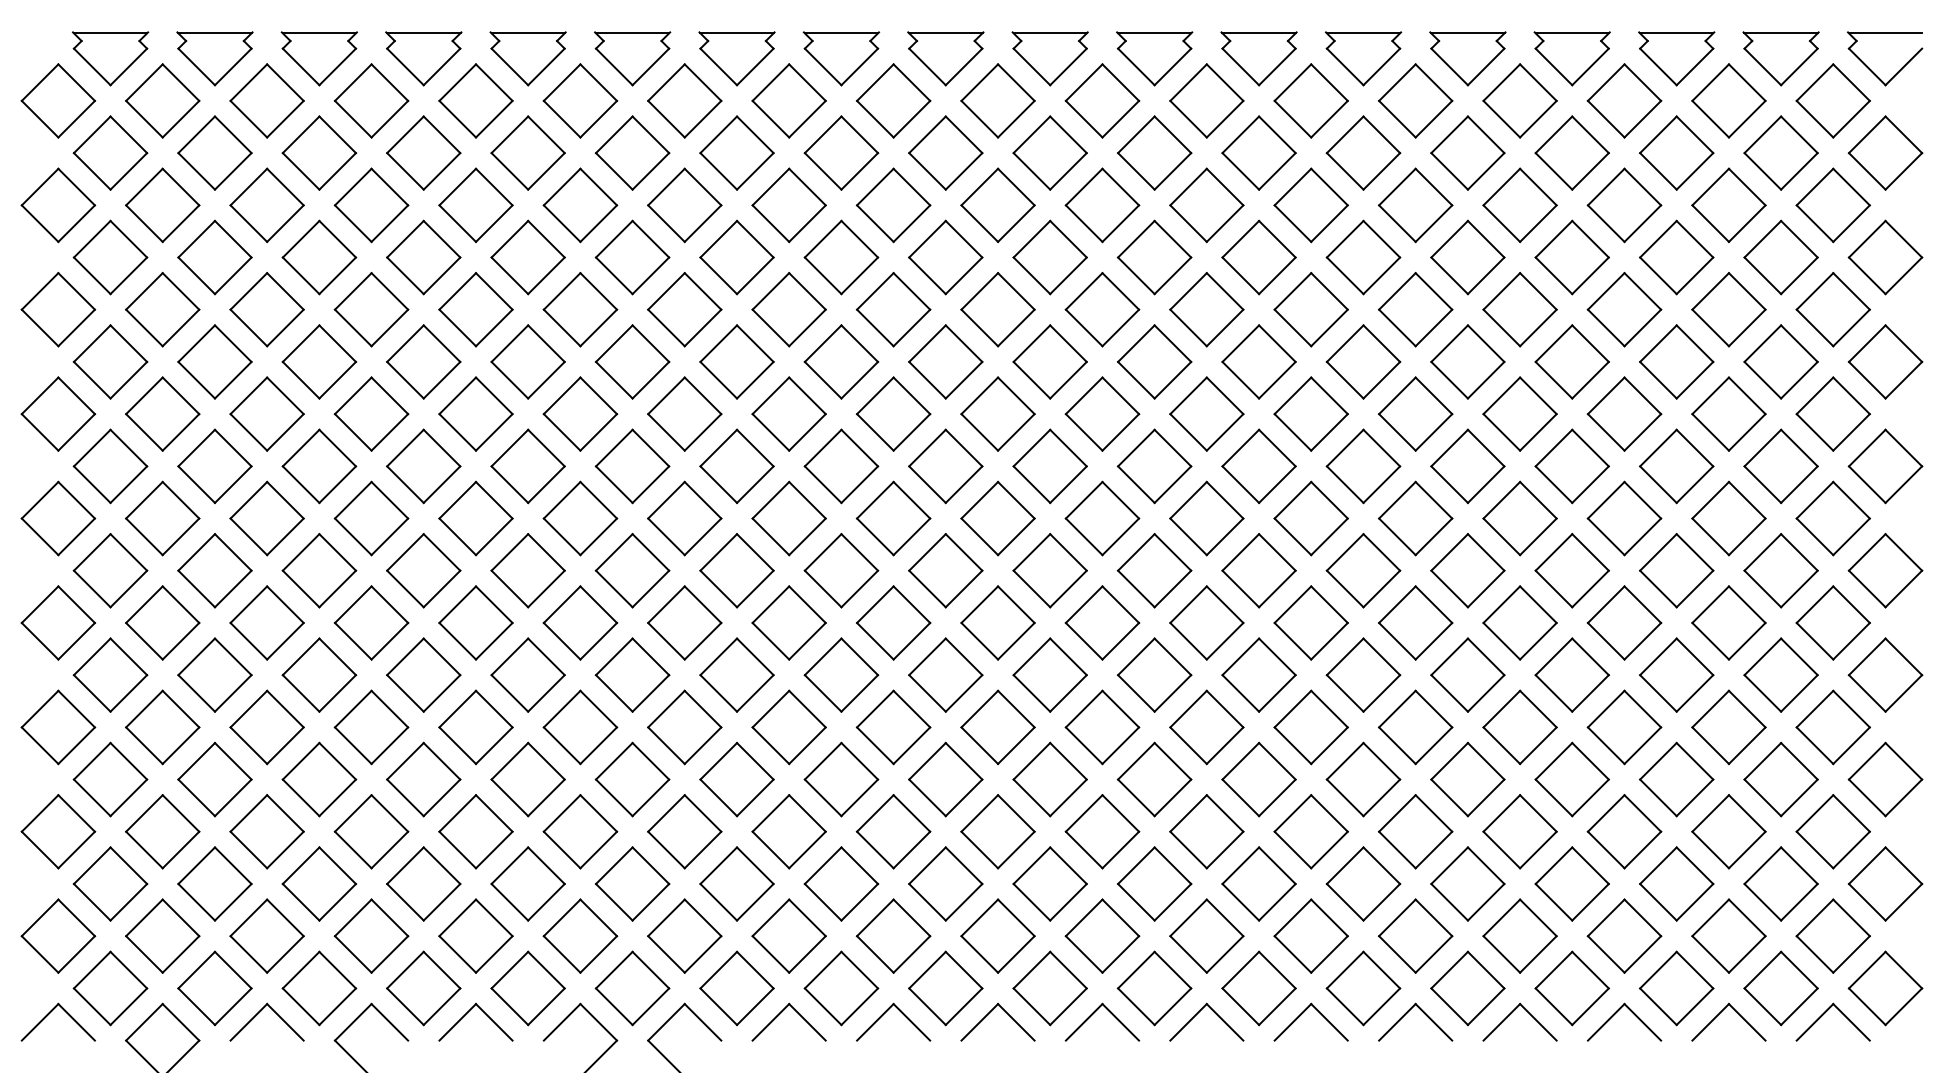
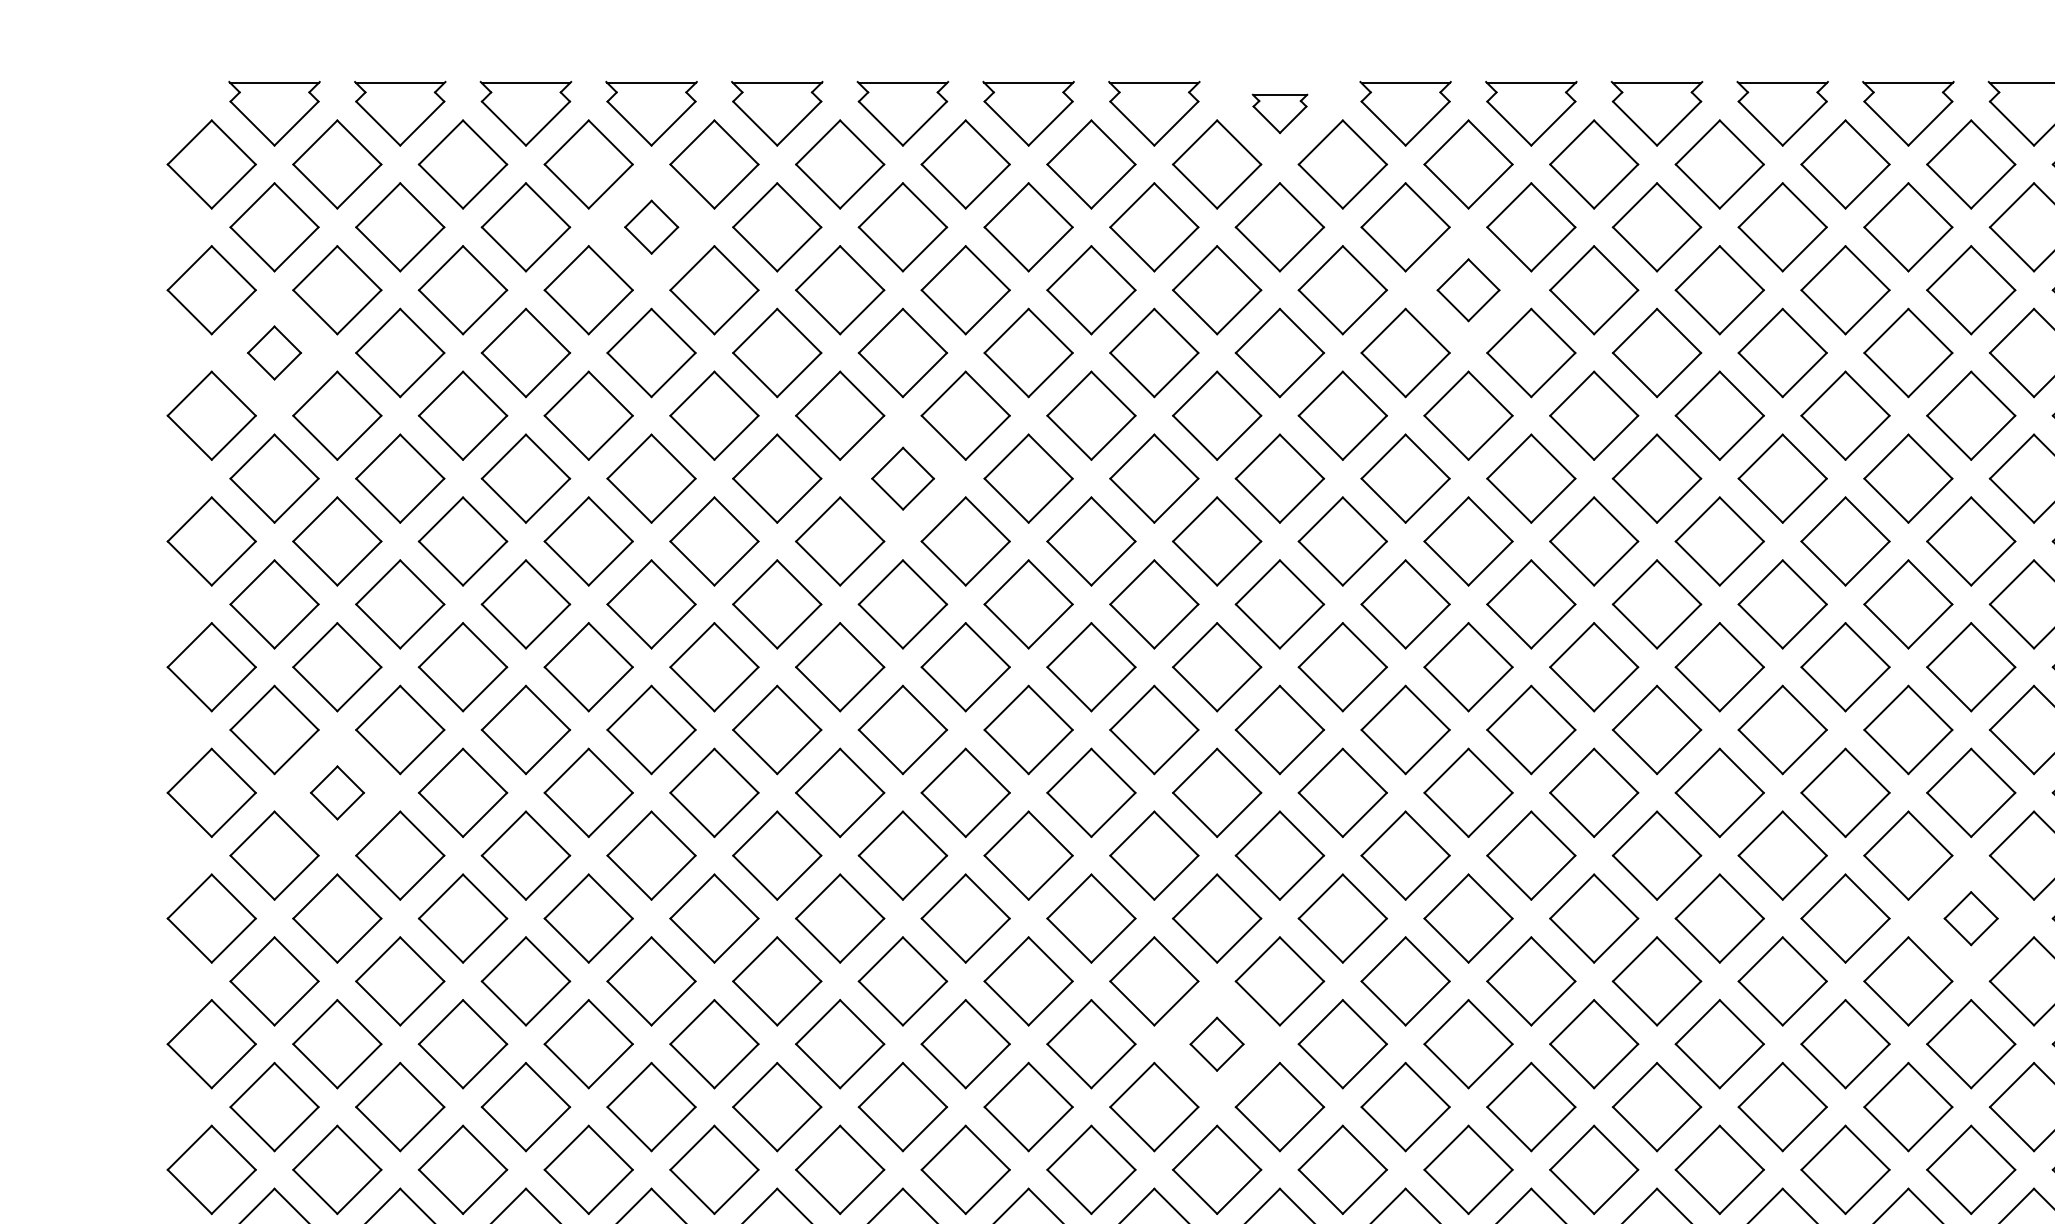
part: (945, 58) -> (1279, 113), size x0.6
part: (423, 152) -> (651, 226), size x0.6
part: (1102, 205) -> (1468, 290), size x0.7
part: (110, 257) -> (274, 352), size x0.6
part: (632, 361) -> (902, 478), size x0.7
part: (162, 622) -> (337, 792), size x0.6
part: (1519, 727) -> (1970, 918), size x0.6
part: (893, 831) -> (1216, 1043), size x0.6

